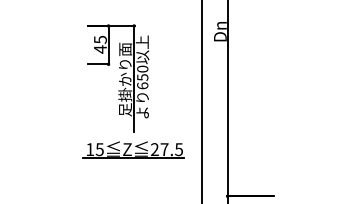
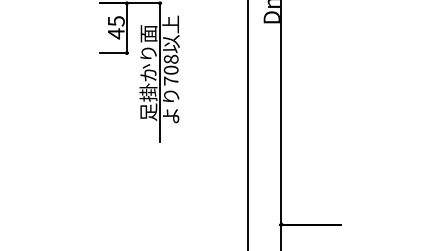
text: (142, 77) -> (170, 70), 650 -> 708
part: (133, 149) -> (159, 163), removed

